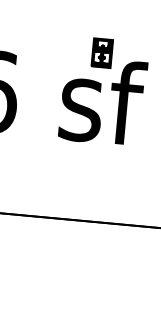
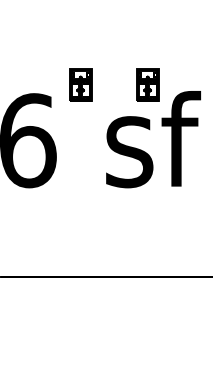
part: (43, 47) -> (80, 84), added

